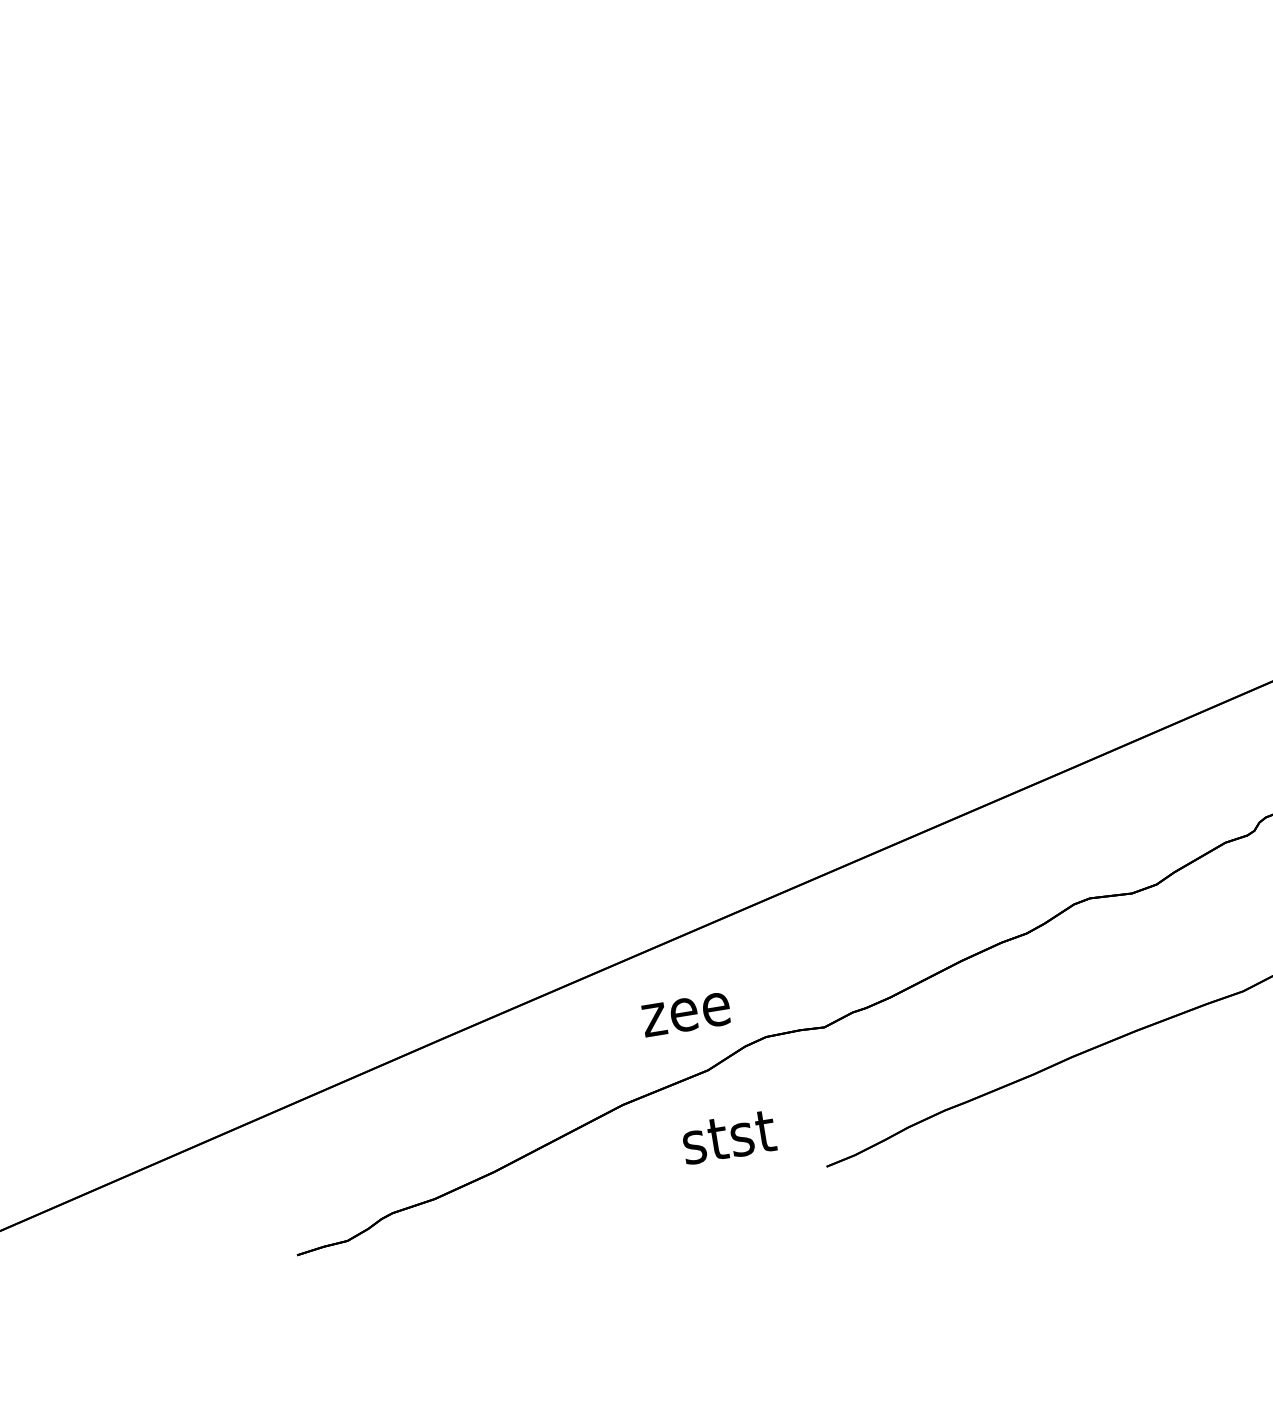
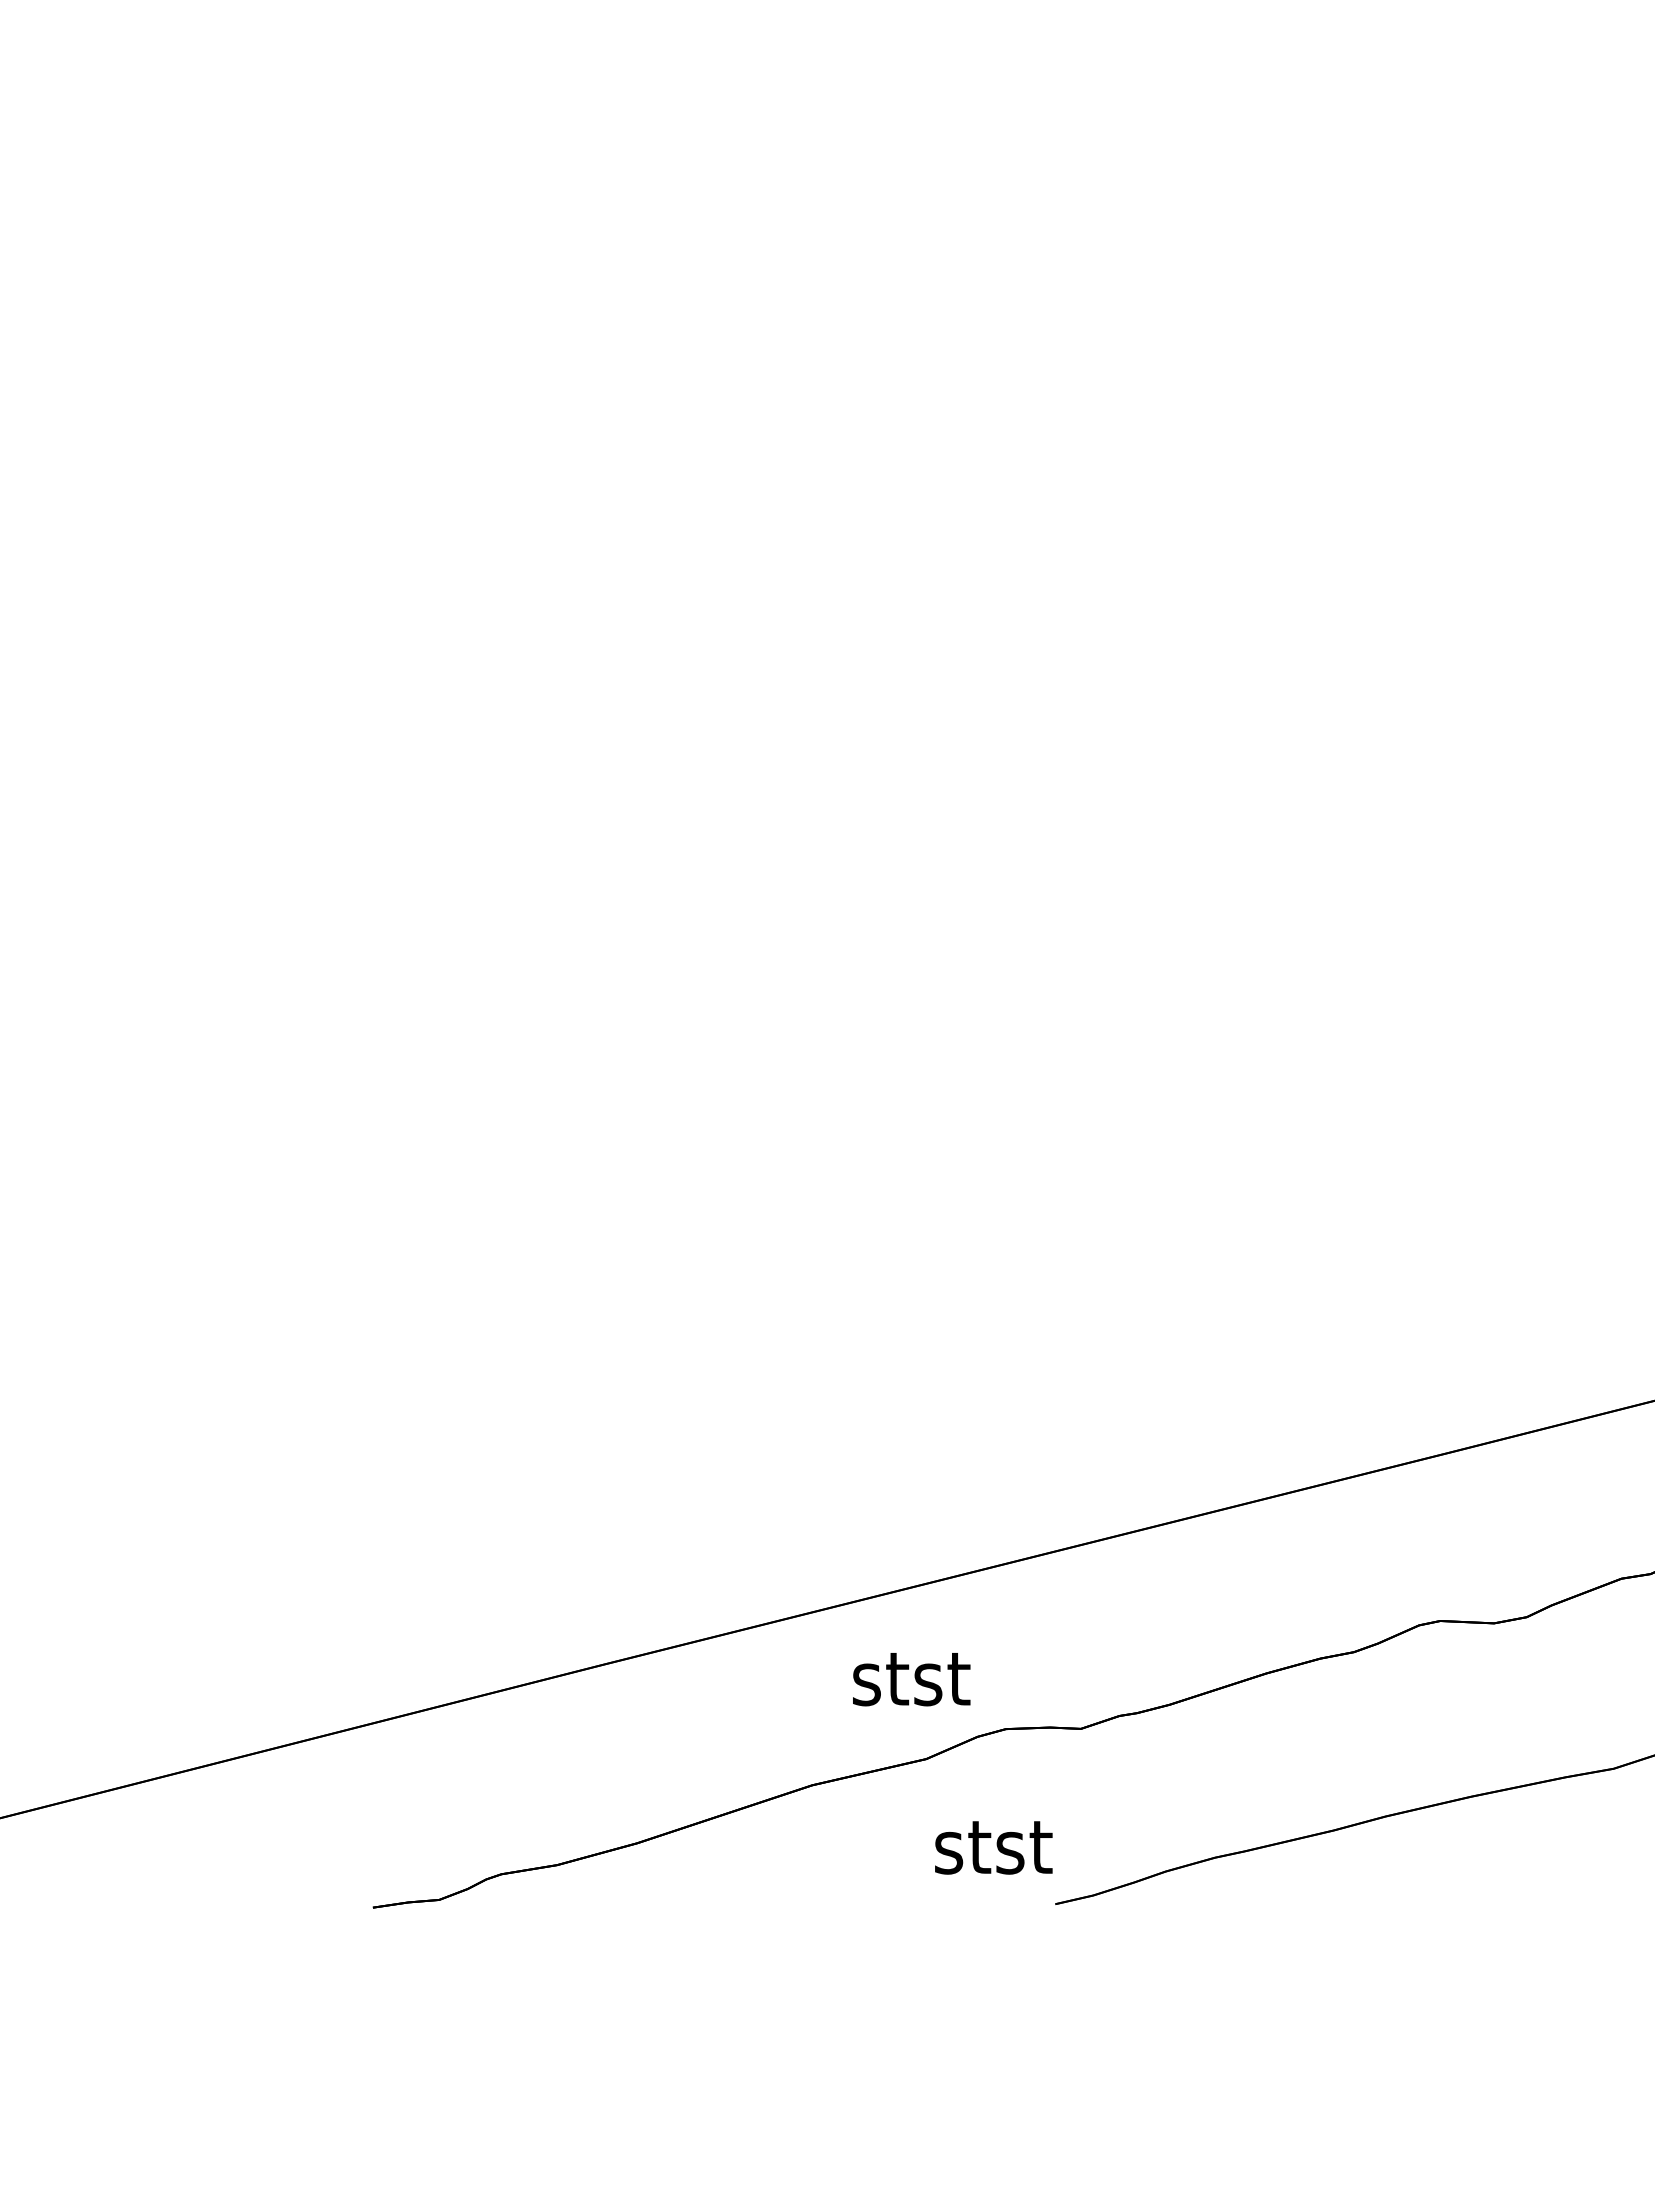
text: (686, 1010) -> (911, 1679), zee -> stst
text: (728, 1137) -> (993, 1847), moved

